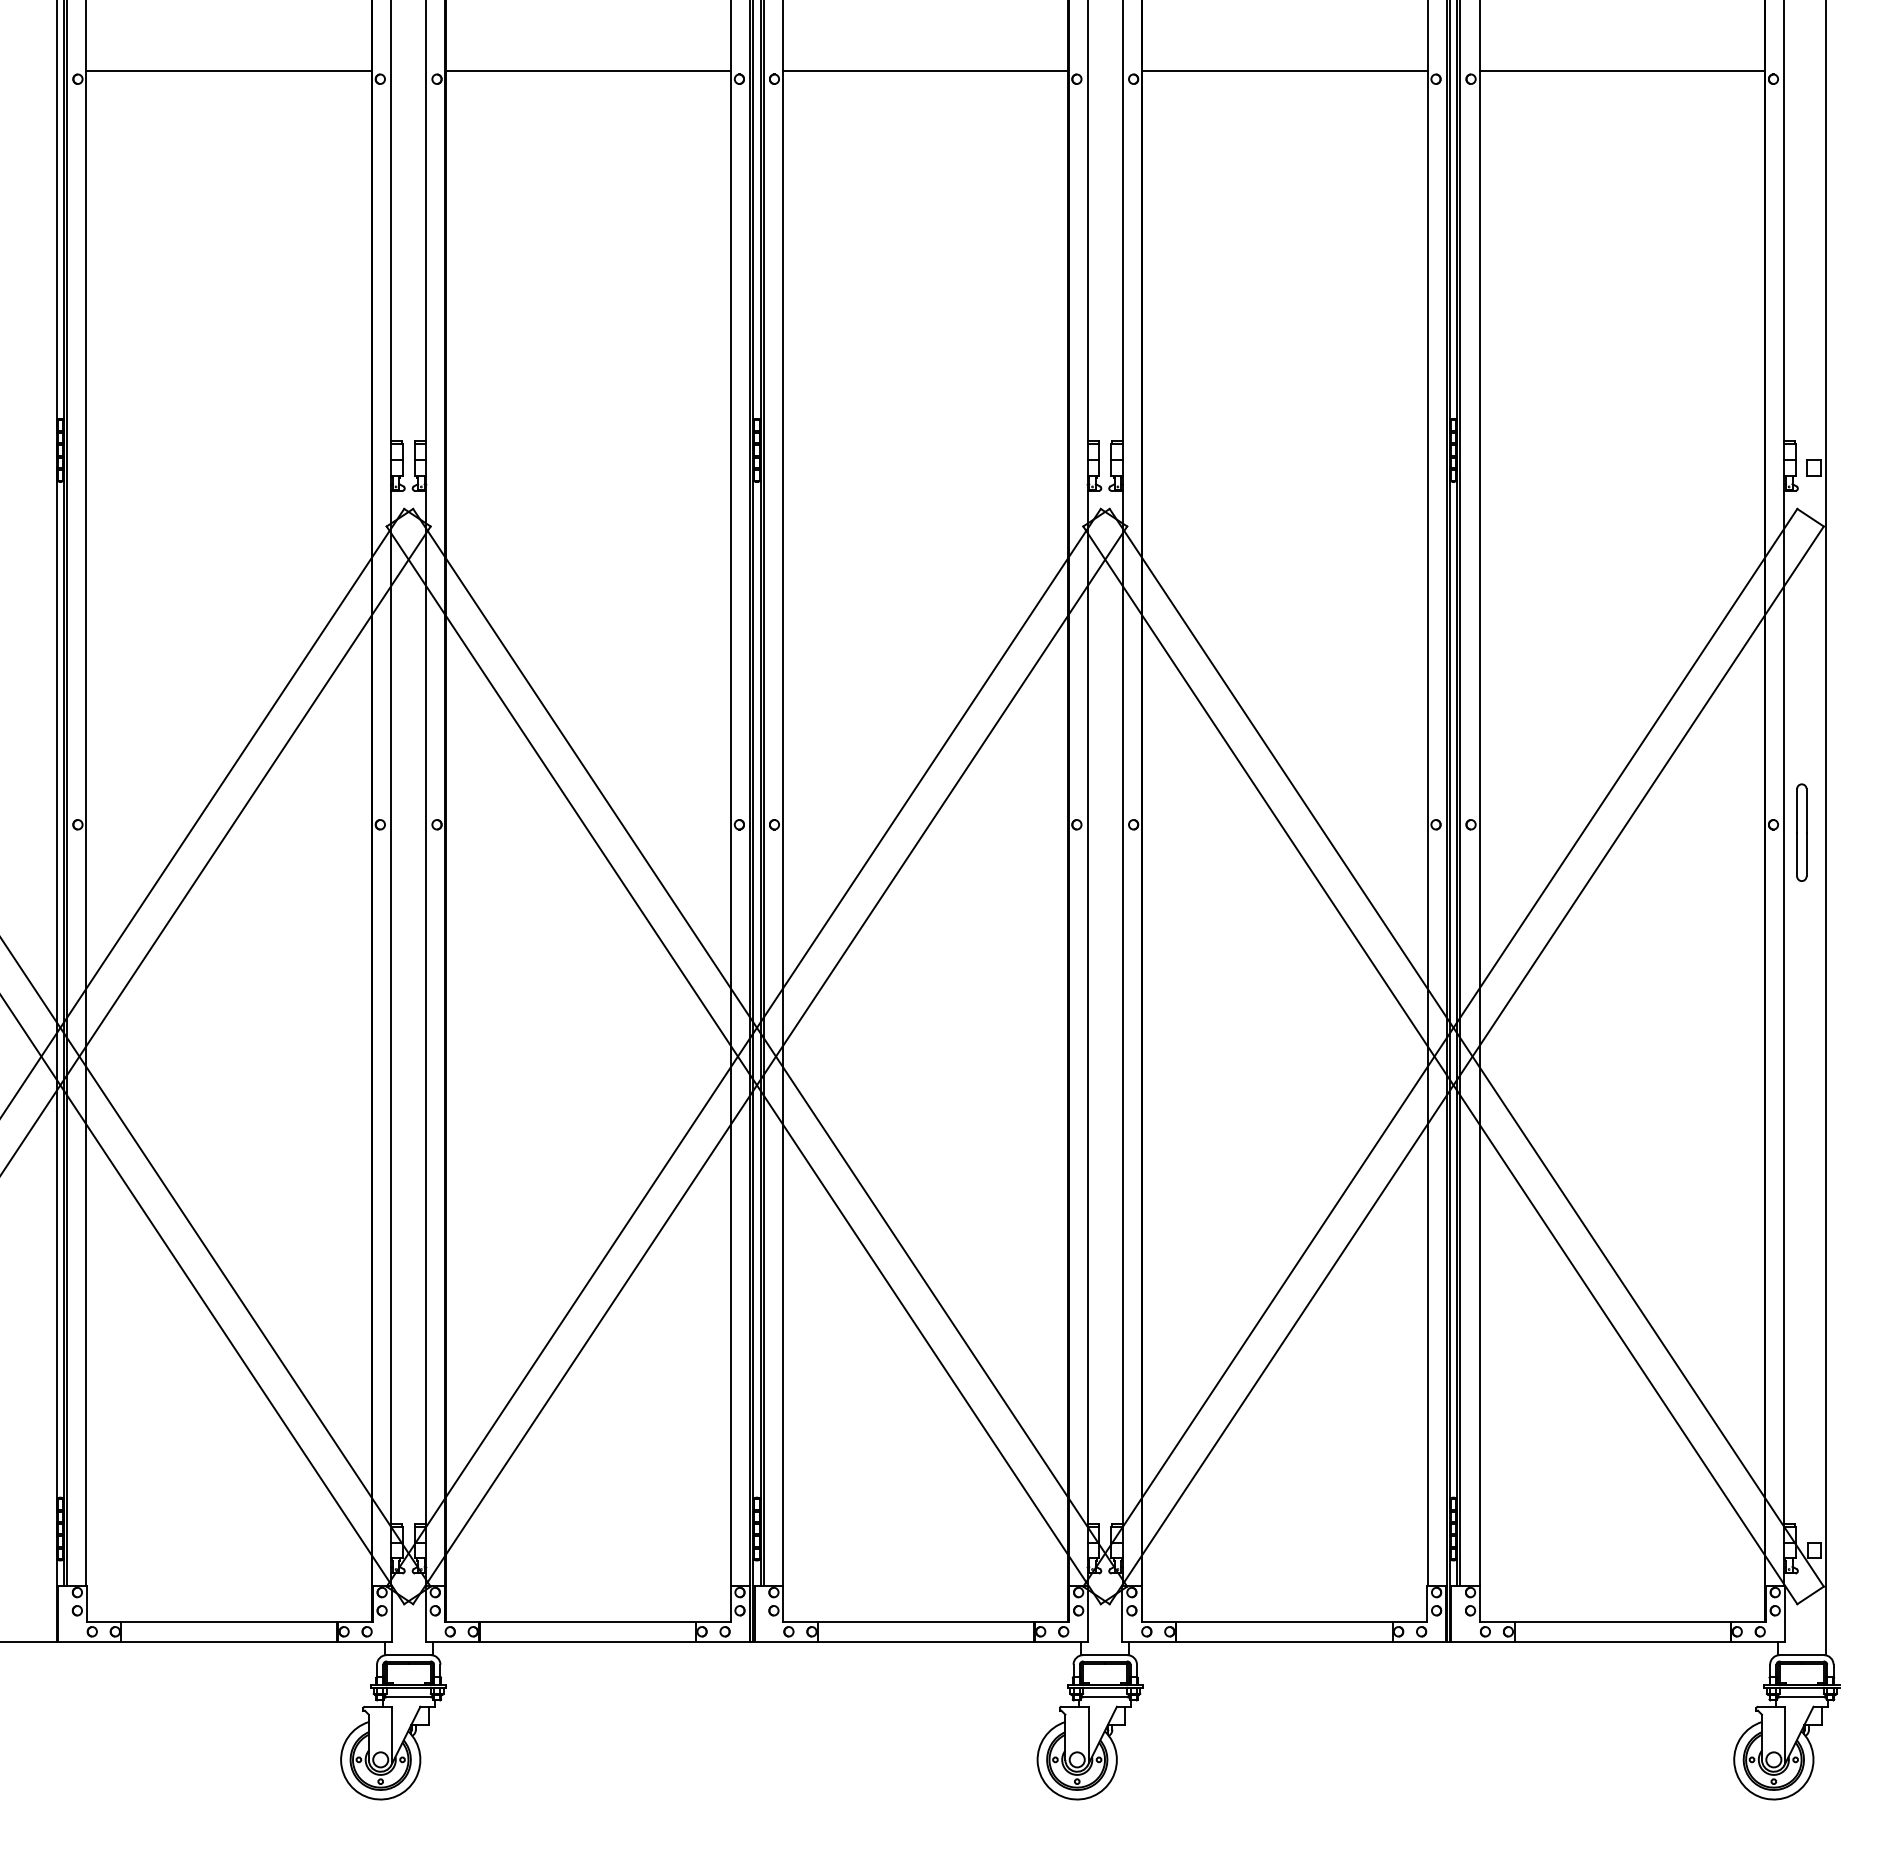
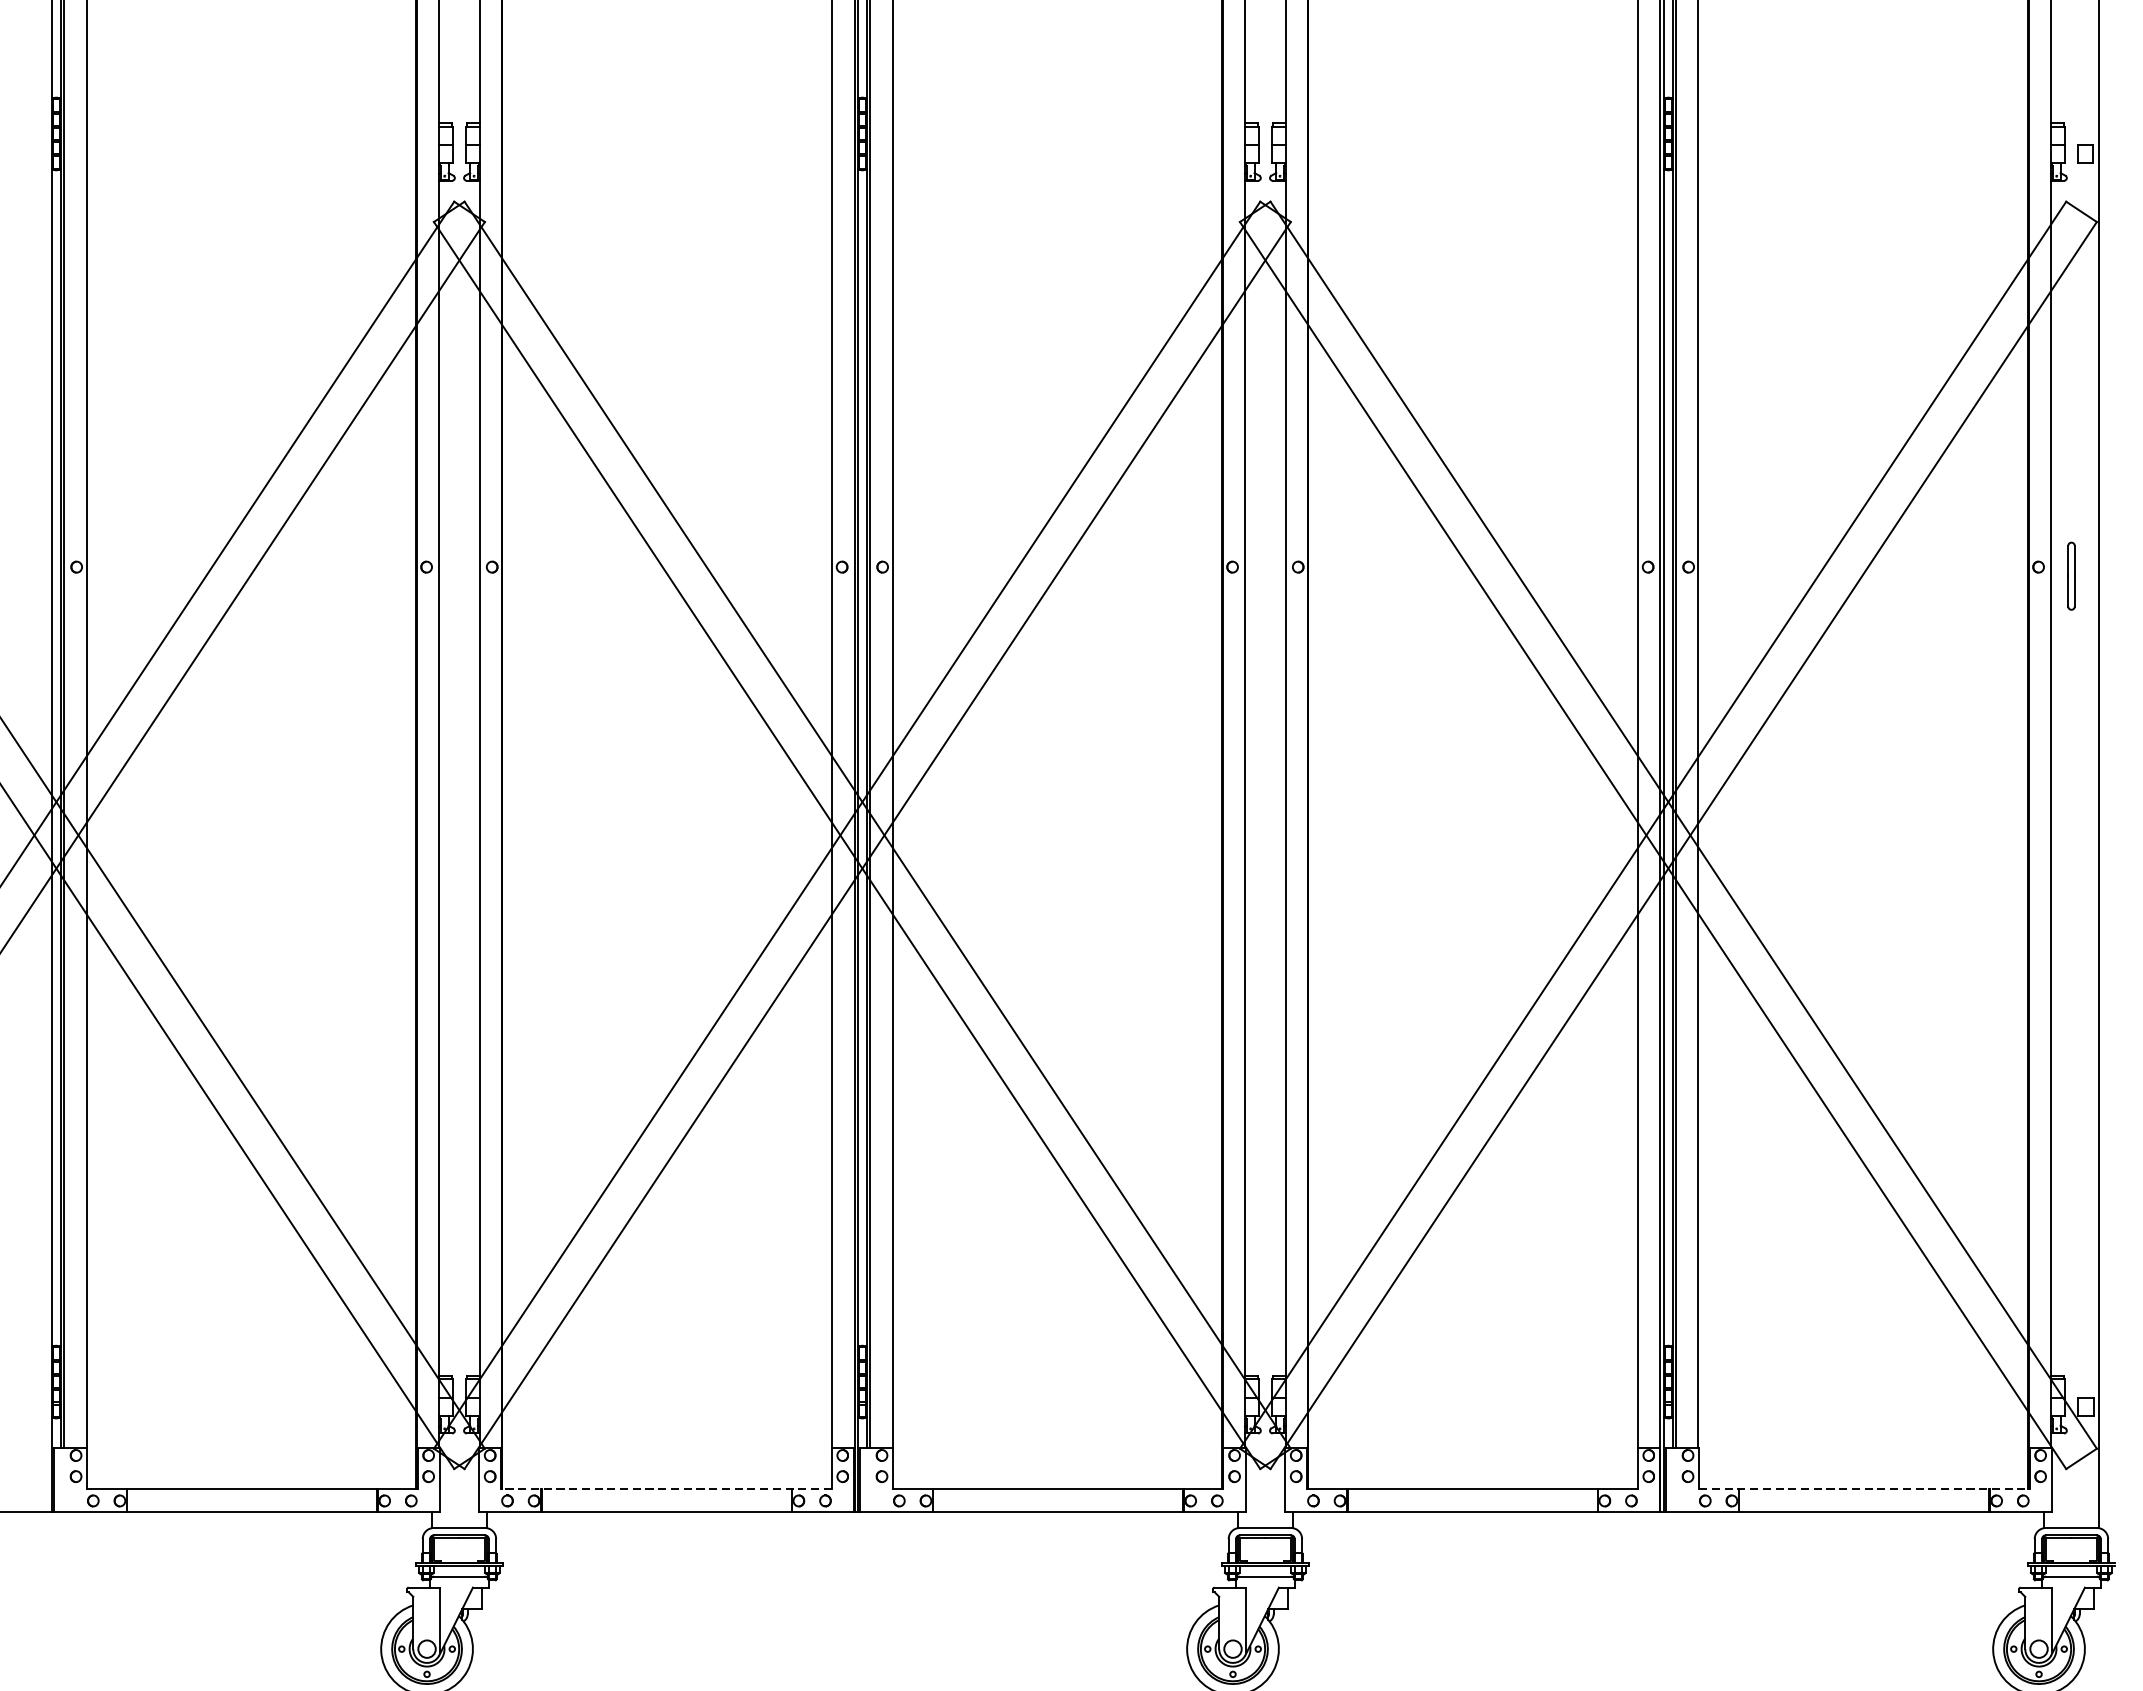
part: (1801, 832) -> (2071, 576), size x0.6
line: (587, 1621) -> (666, 1489), solid -> dashed
line: (1622, 1621) -> (1863, 1489), solid -> dashed

